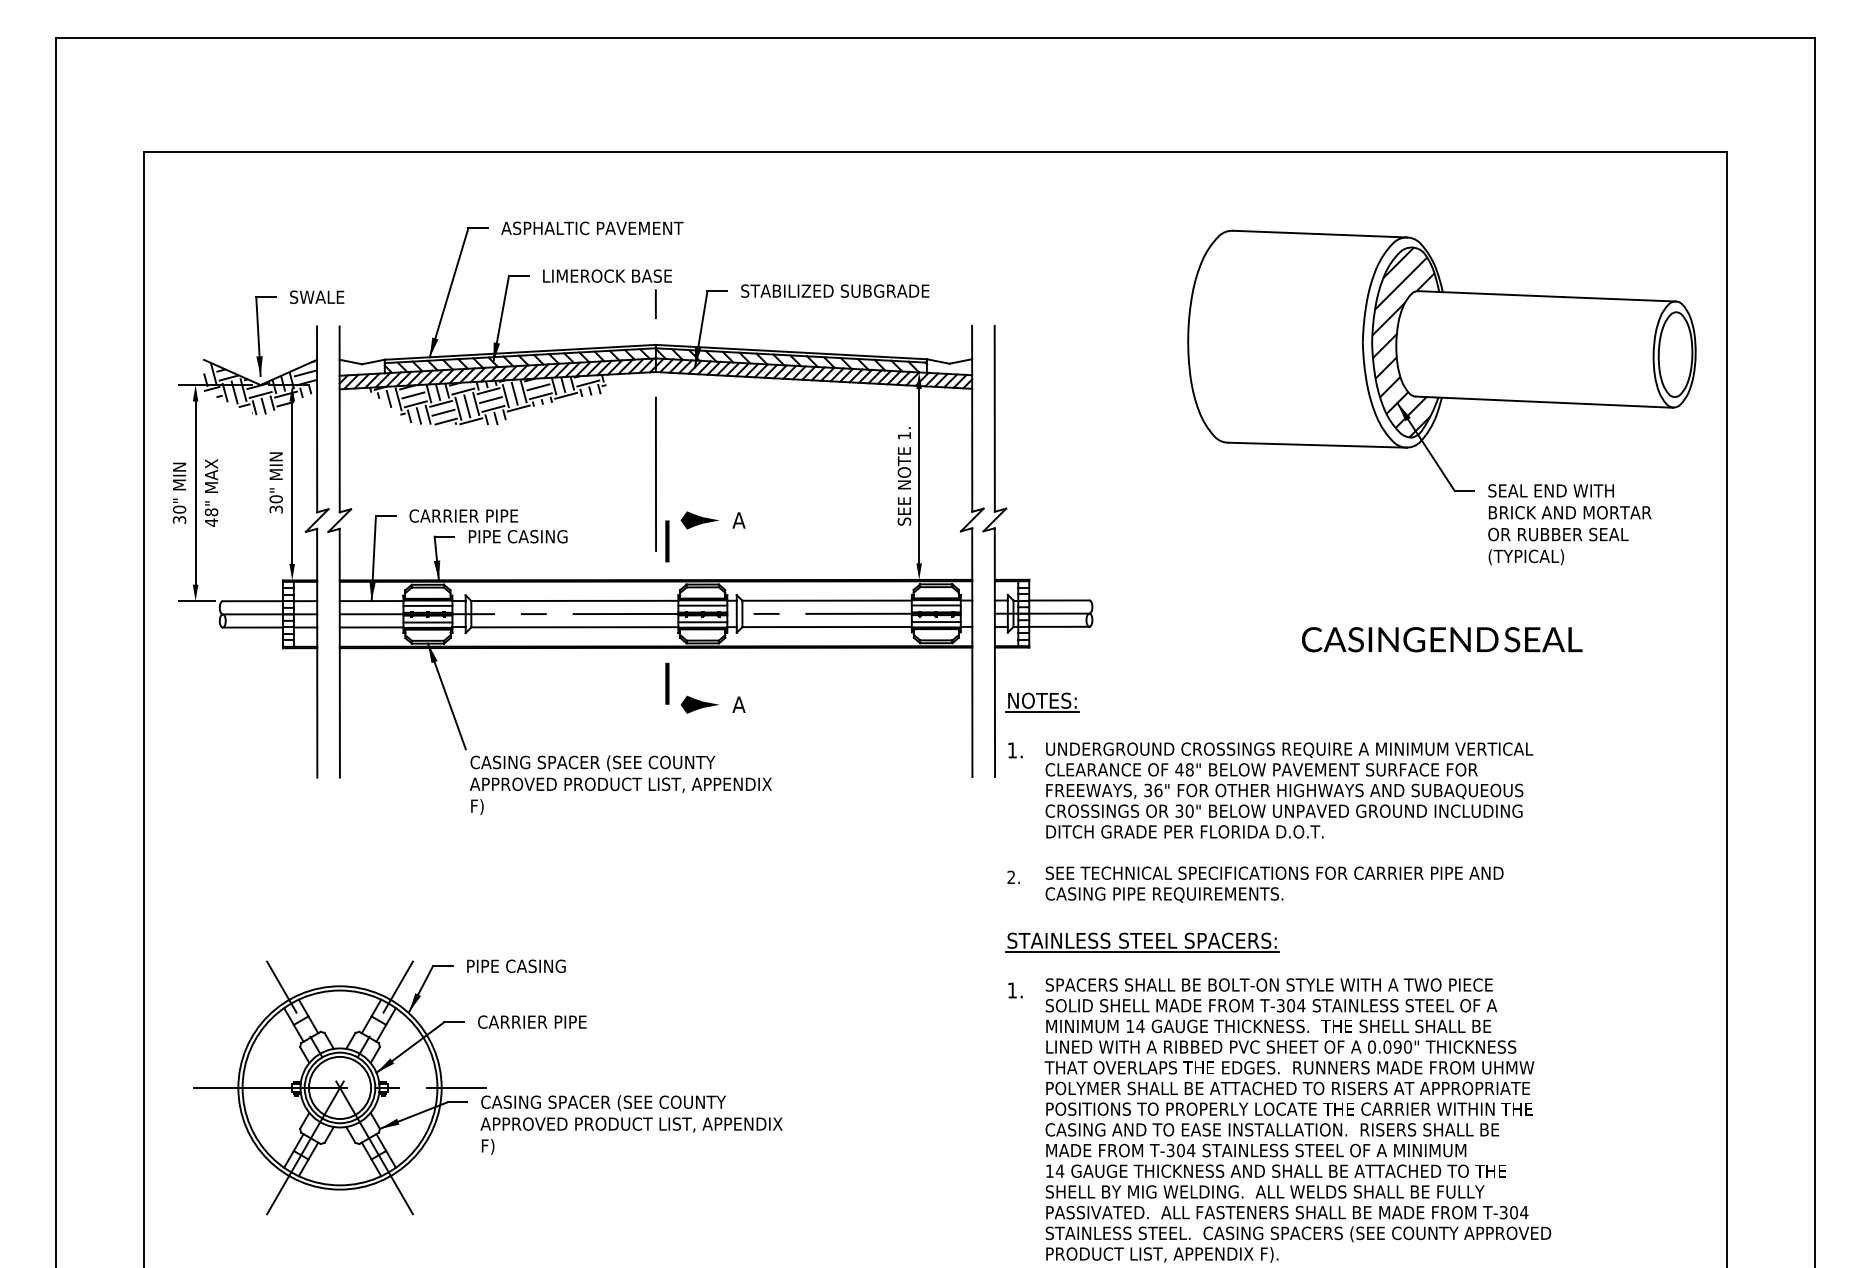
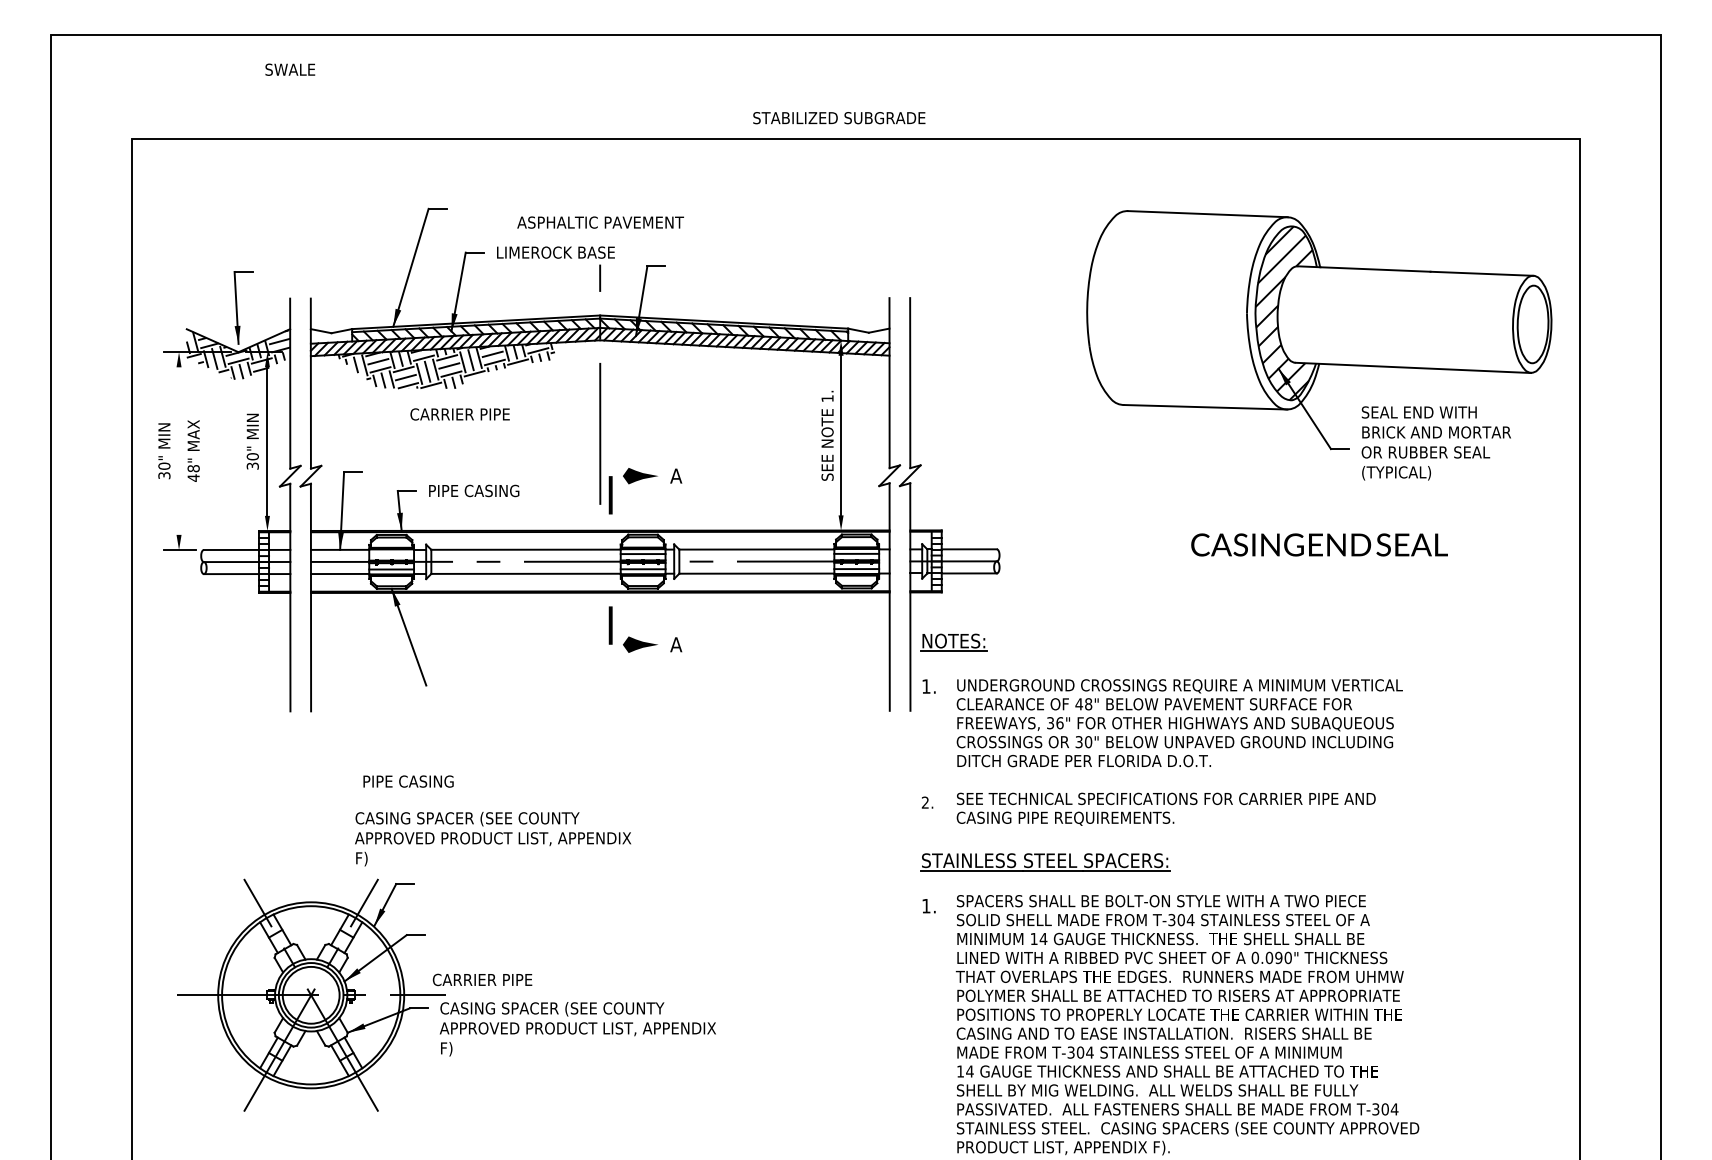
text: (592, 228) -> (600, 222), moved
text: (835, 290) -> (839, 117), moved
text: (317, 296) -> (290, 69), moved
line: (195, 492) -> (178, 450), removed
text: (463, 515) -> (459, 413), moved
text: (1569, 524) -> (1436, 443), moved
line: (427, 605) -> (391, 553), removed
text: (1441, 639) -> (1318, 544), moved
text: (620, 784) -> (492, 838), moved
text: (516, 966) -> (408, 781), moved
text: (532, 1021) -> (482, 979), moved

